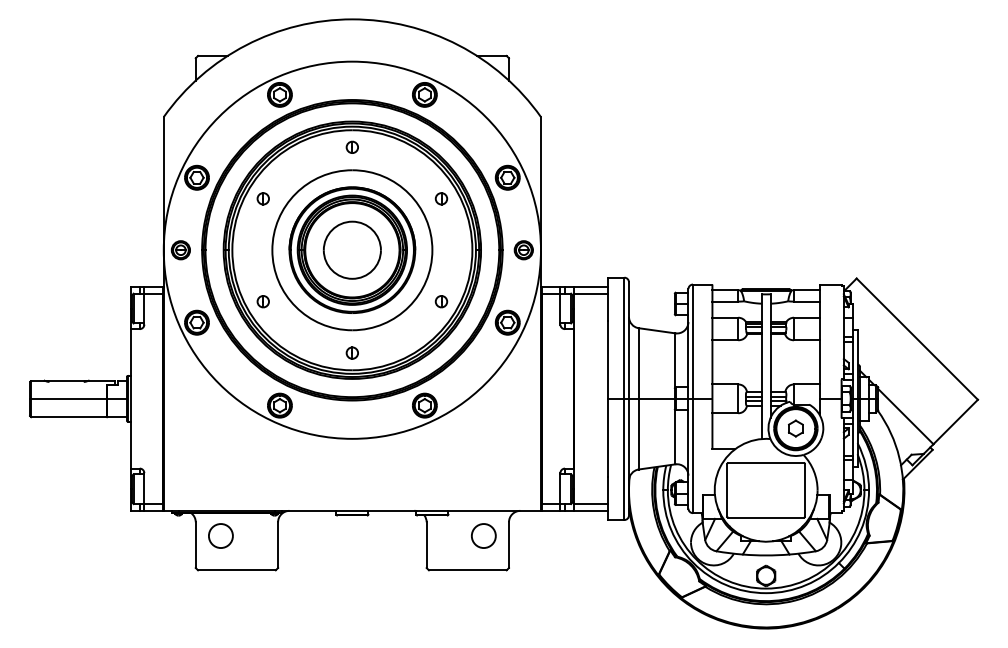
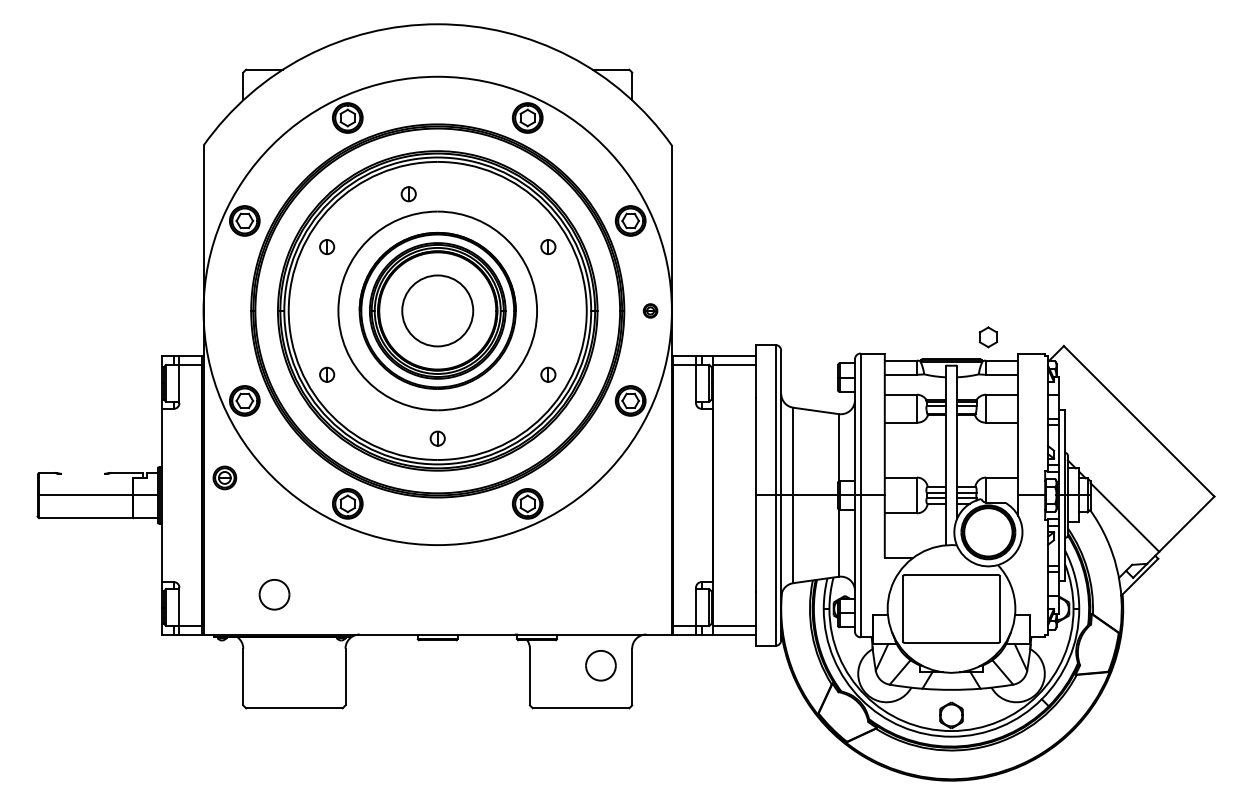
part: (352, 147) -> (408, 194), moved
part: (180, 249) -> (224, 477), moved
part: (523, 249) -> (650, 310), size x0.6
line: (66, 381) -> (82, 473), removed
part: (795, 428) -> (987, 337), moved
part: (220, 535) -> (274, 594), moved

